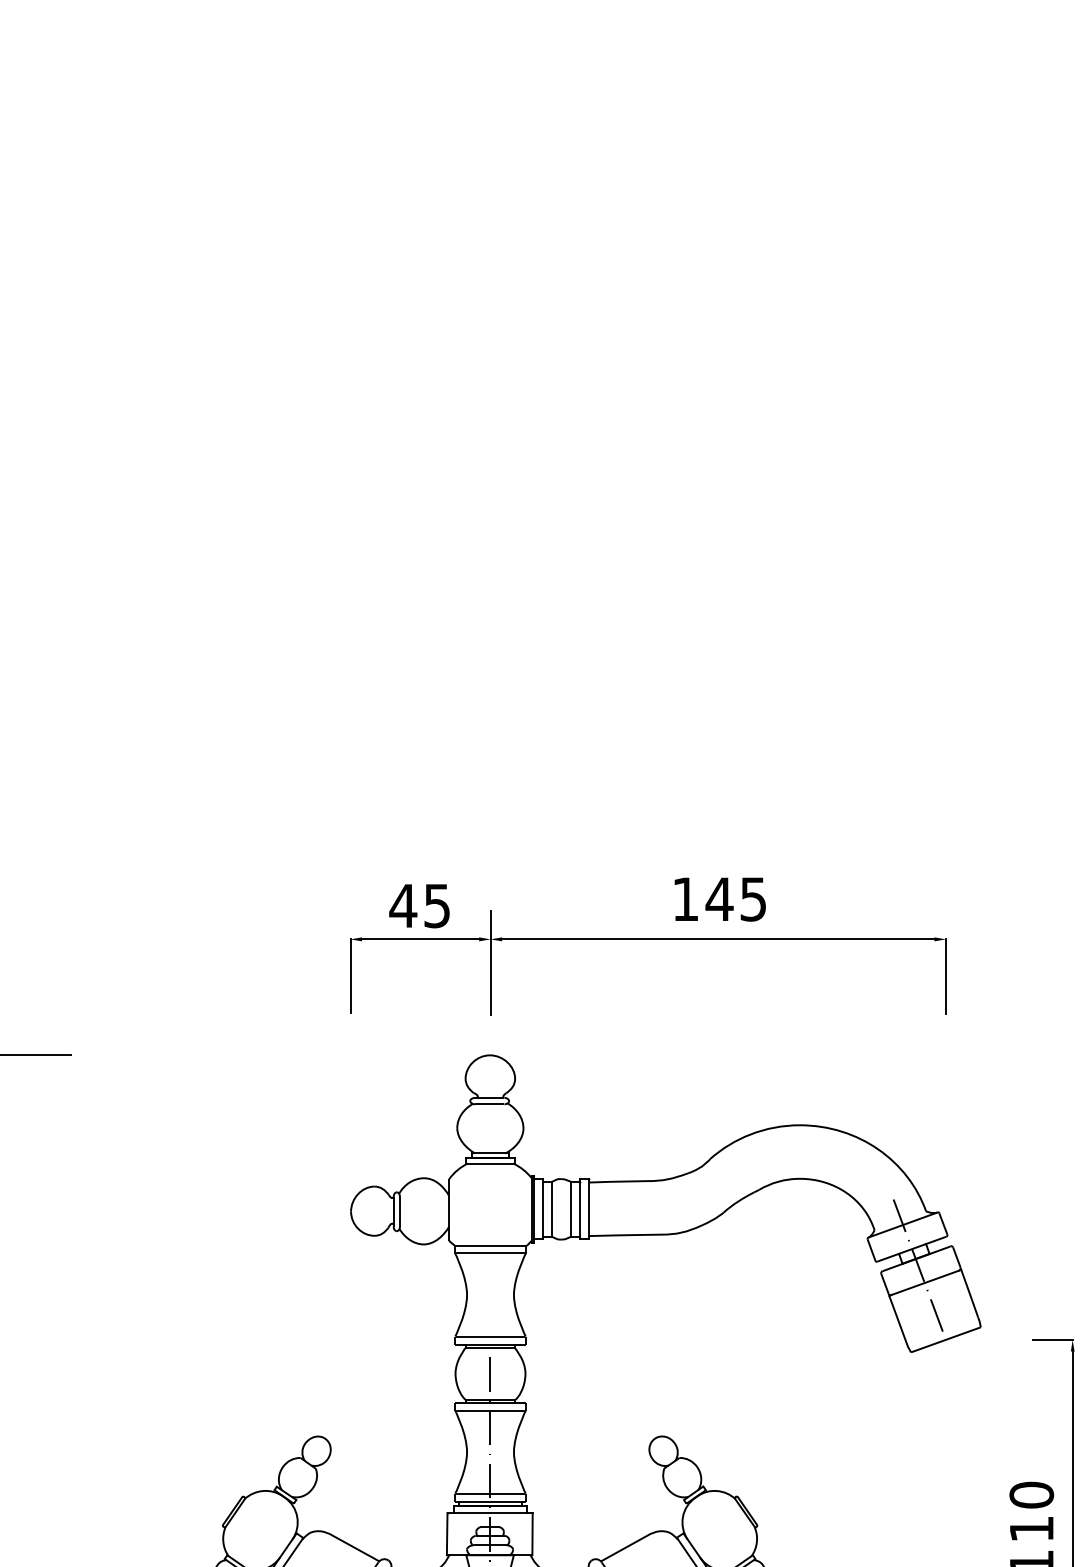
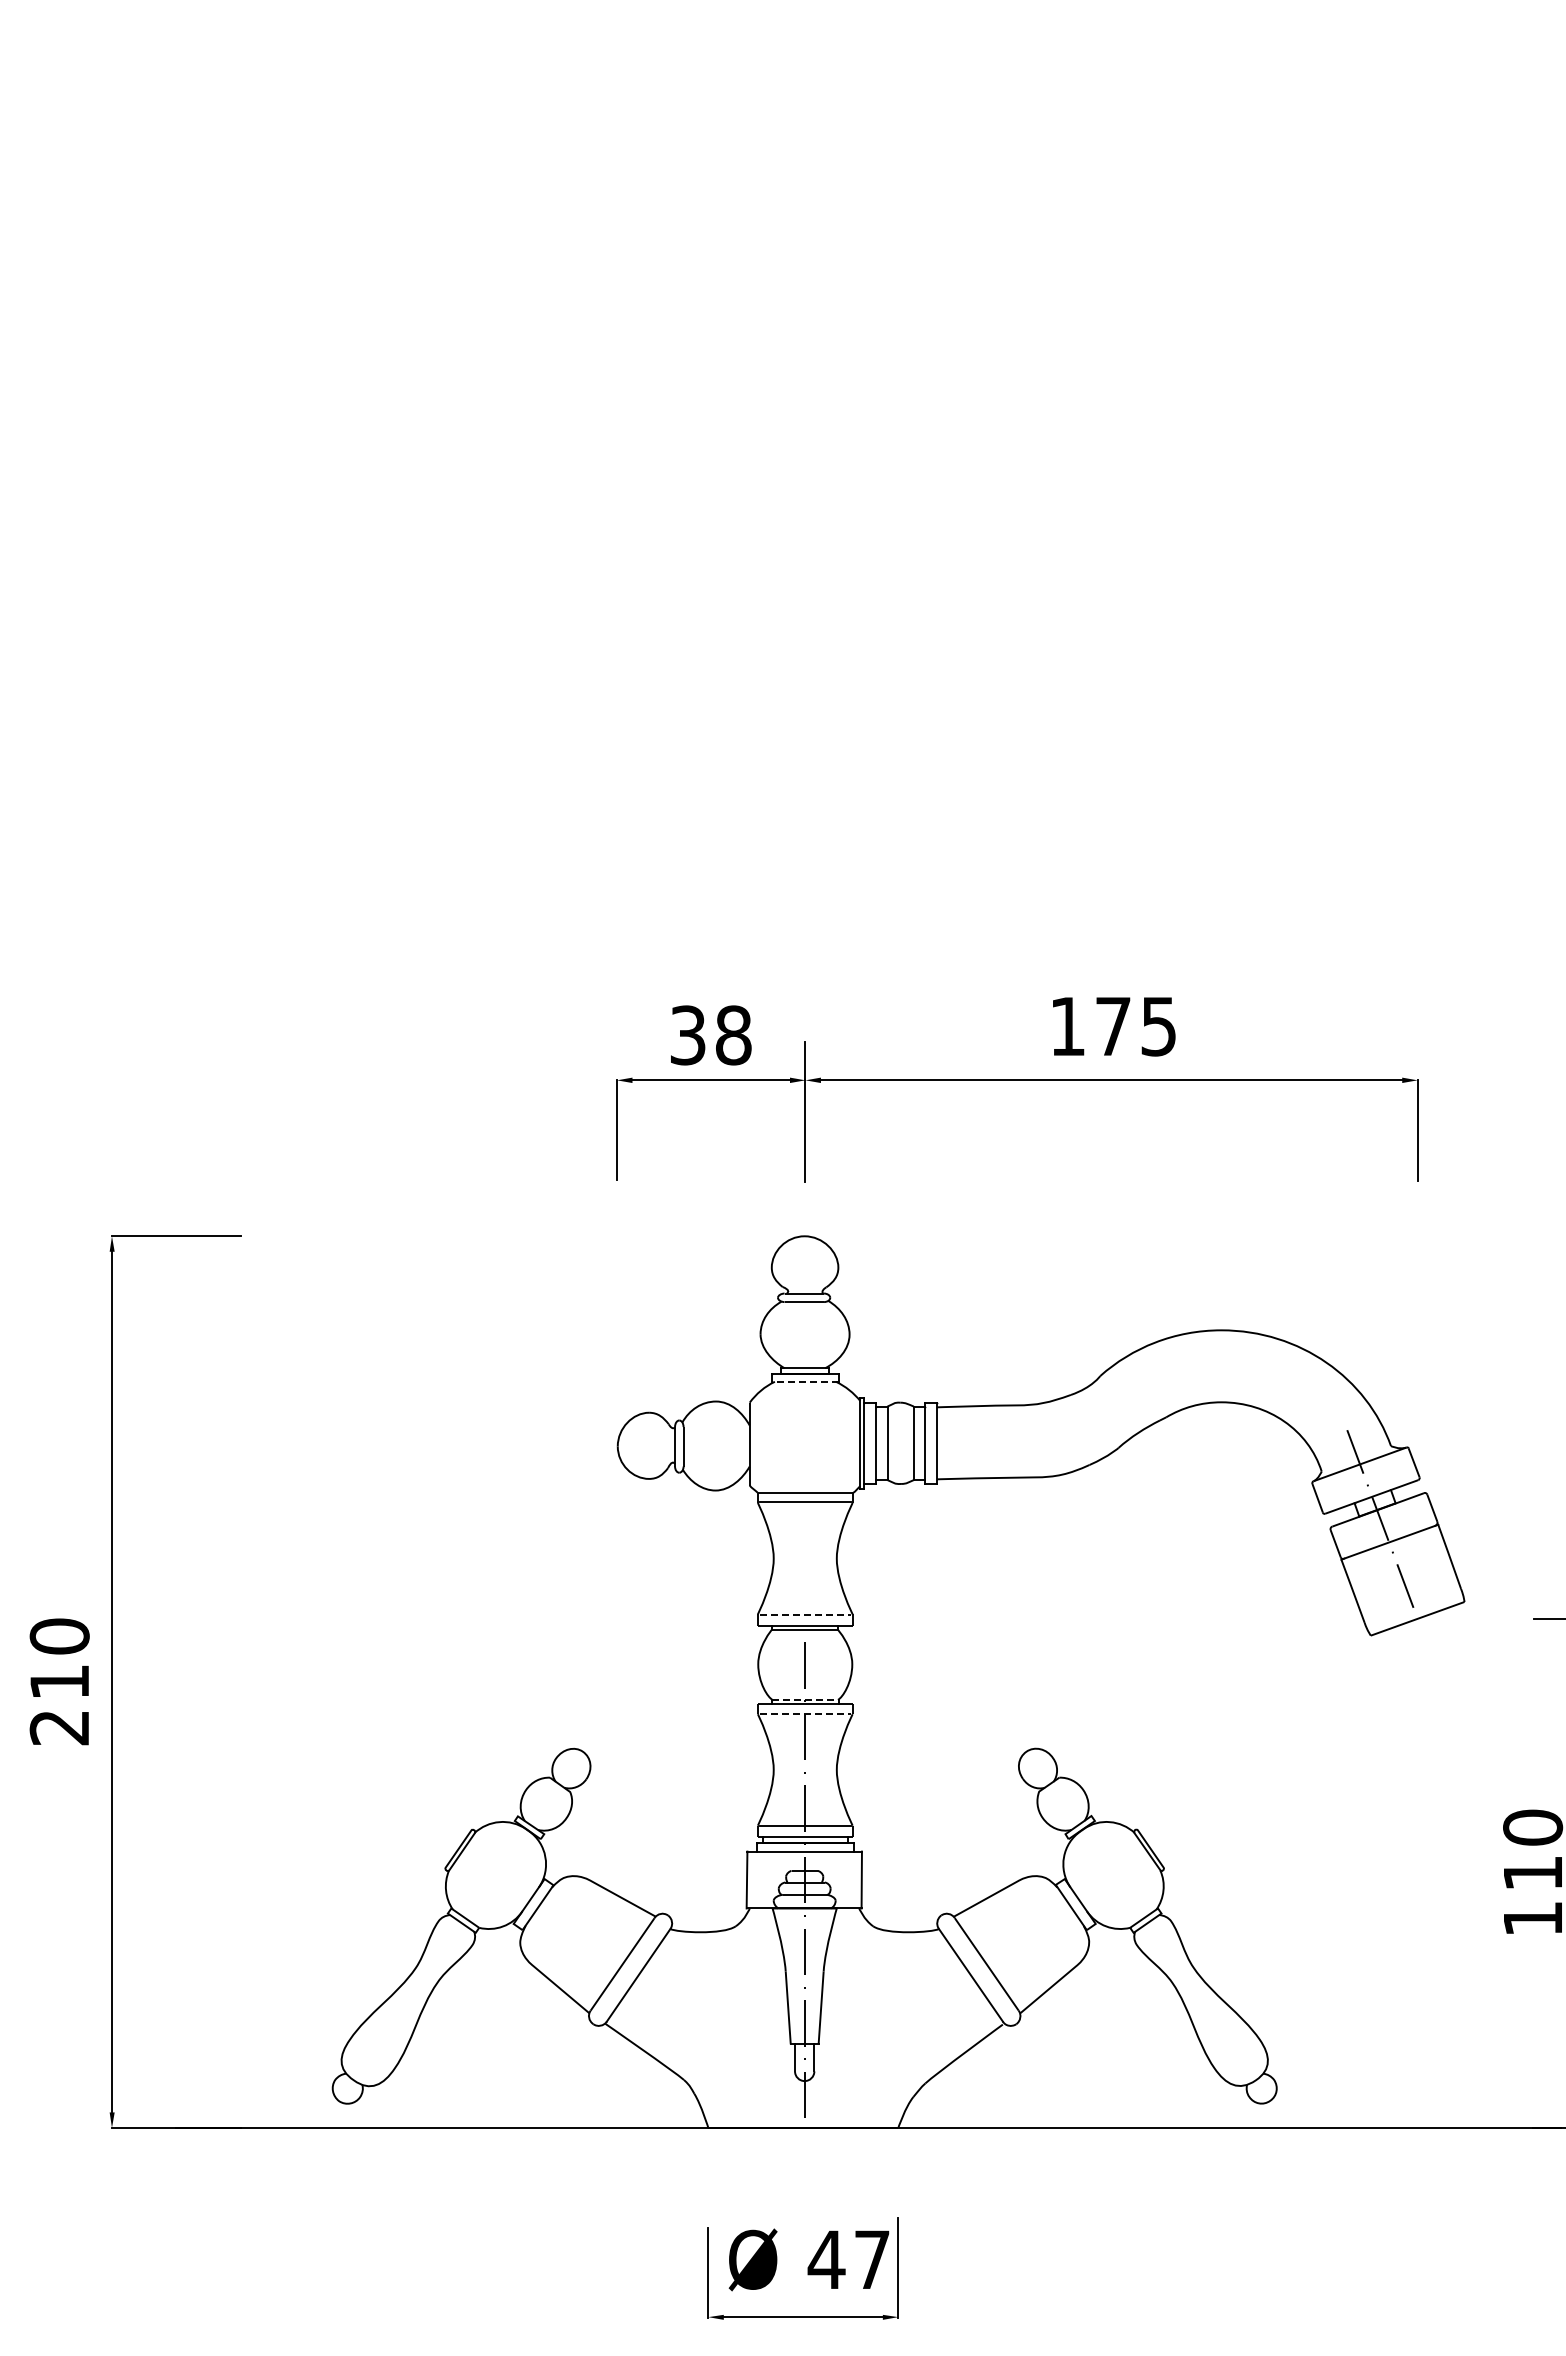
text: (719, 899) -> (1113, 1026), 145 -> 175
text: (420, 906) -> (710, 1035), 45 -> 38
line: (489, 1163) -> (804, 1381), solid -> dashed
line: (490, 1336) -> (805, 1614), solid -> dashed
line: (490, 1399) -> (805, 1699), solid -> dashed
line: (490, 1410) -> (805, 1713), solid -> dashed

